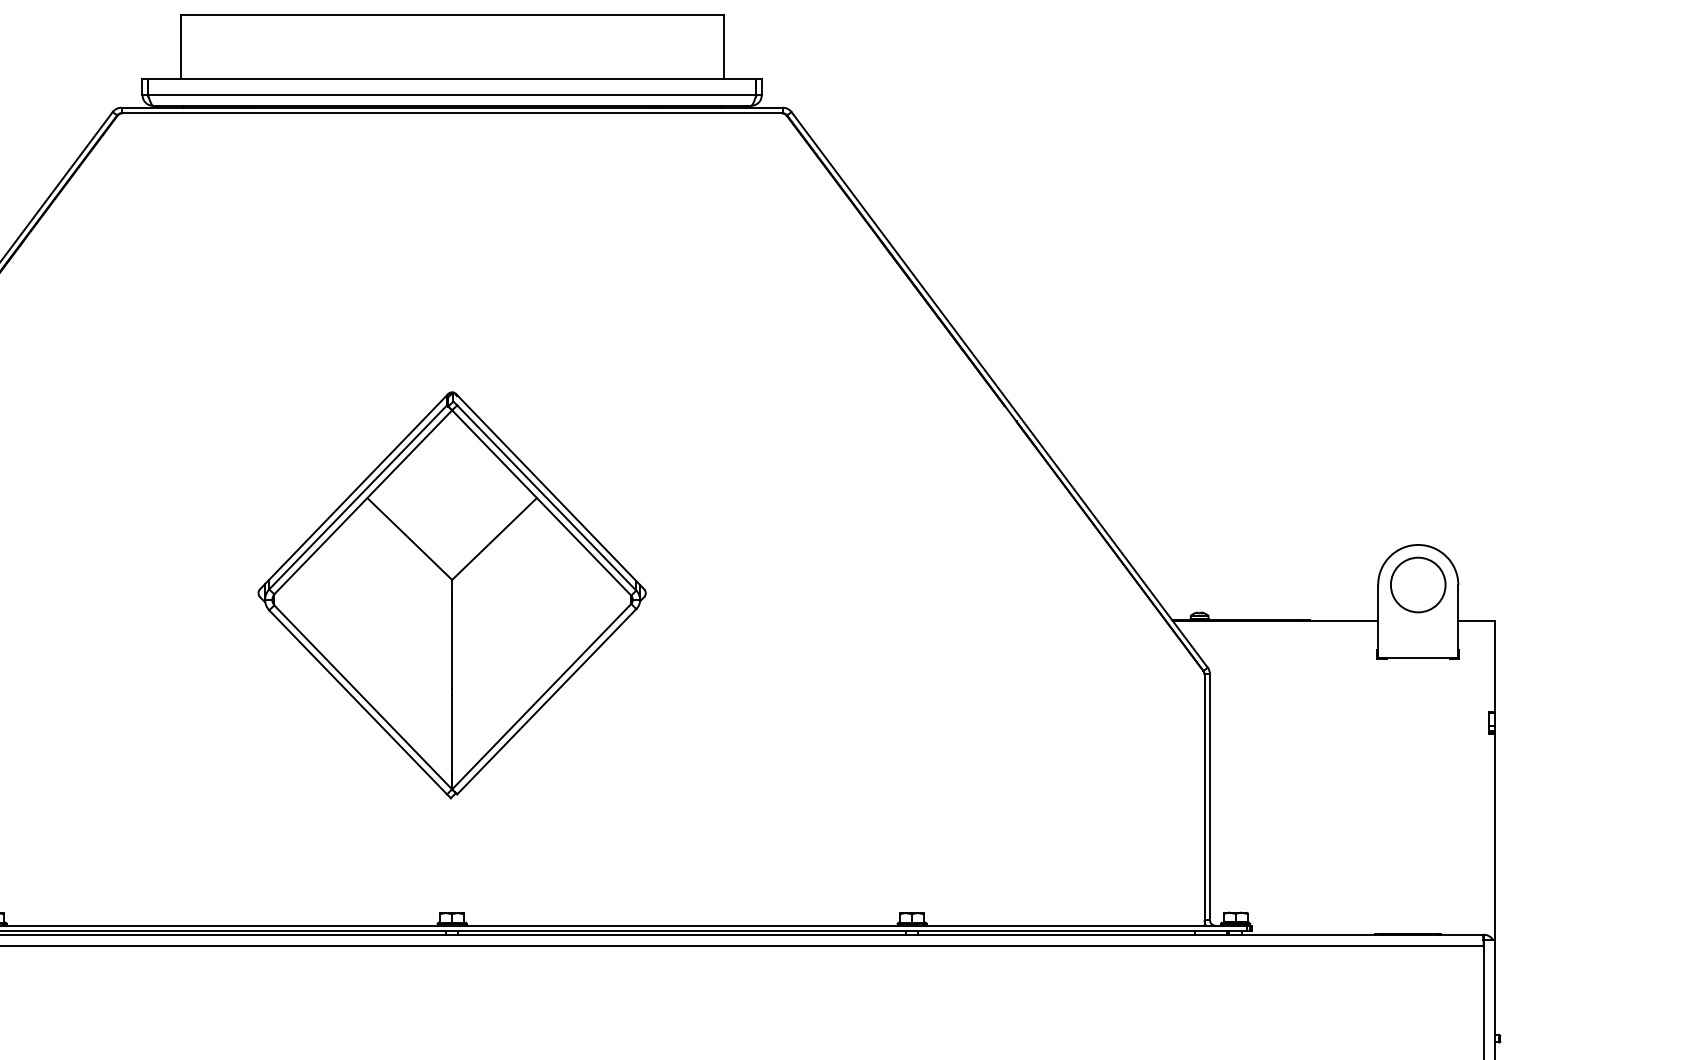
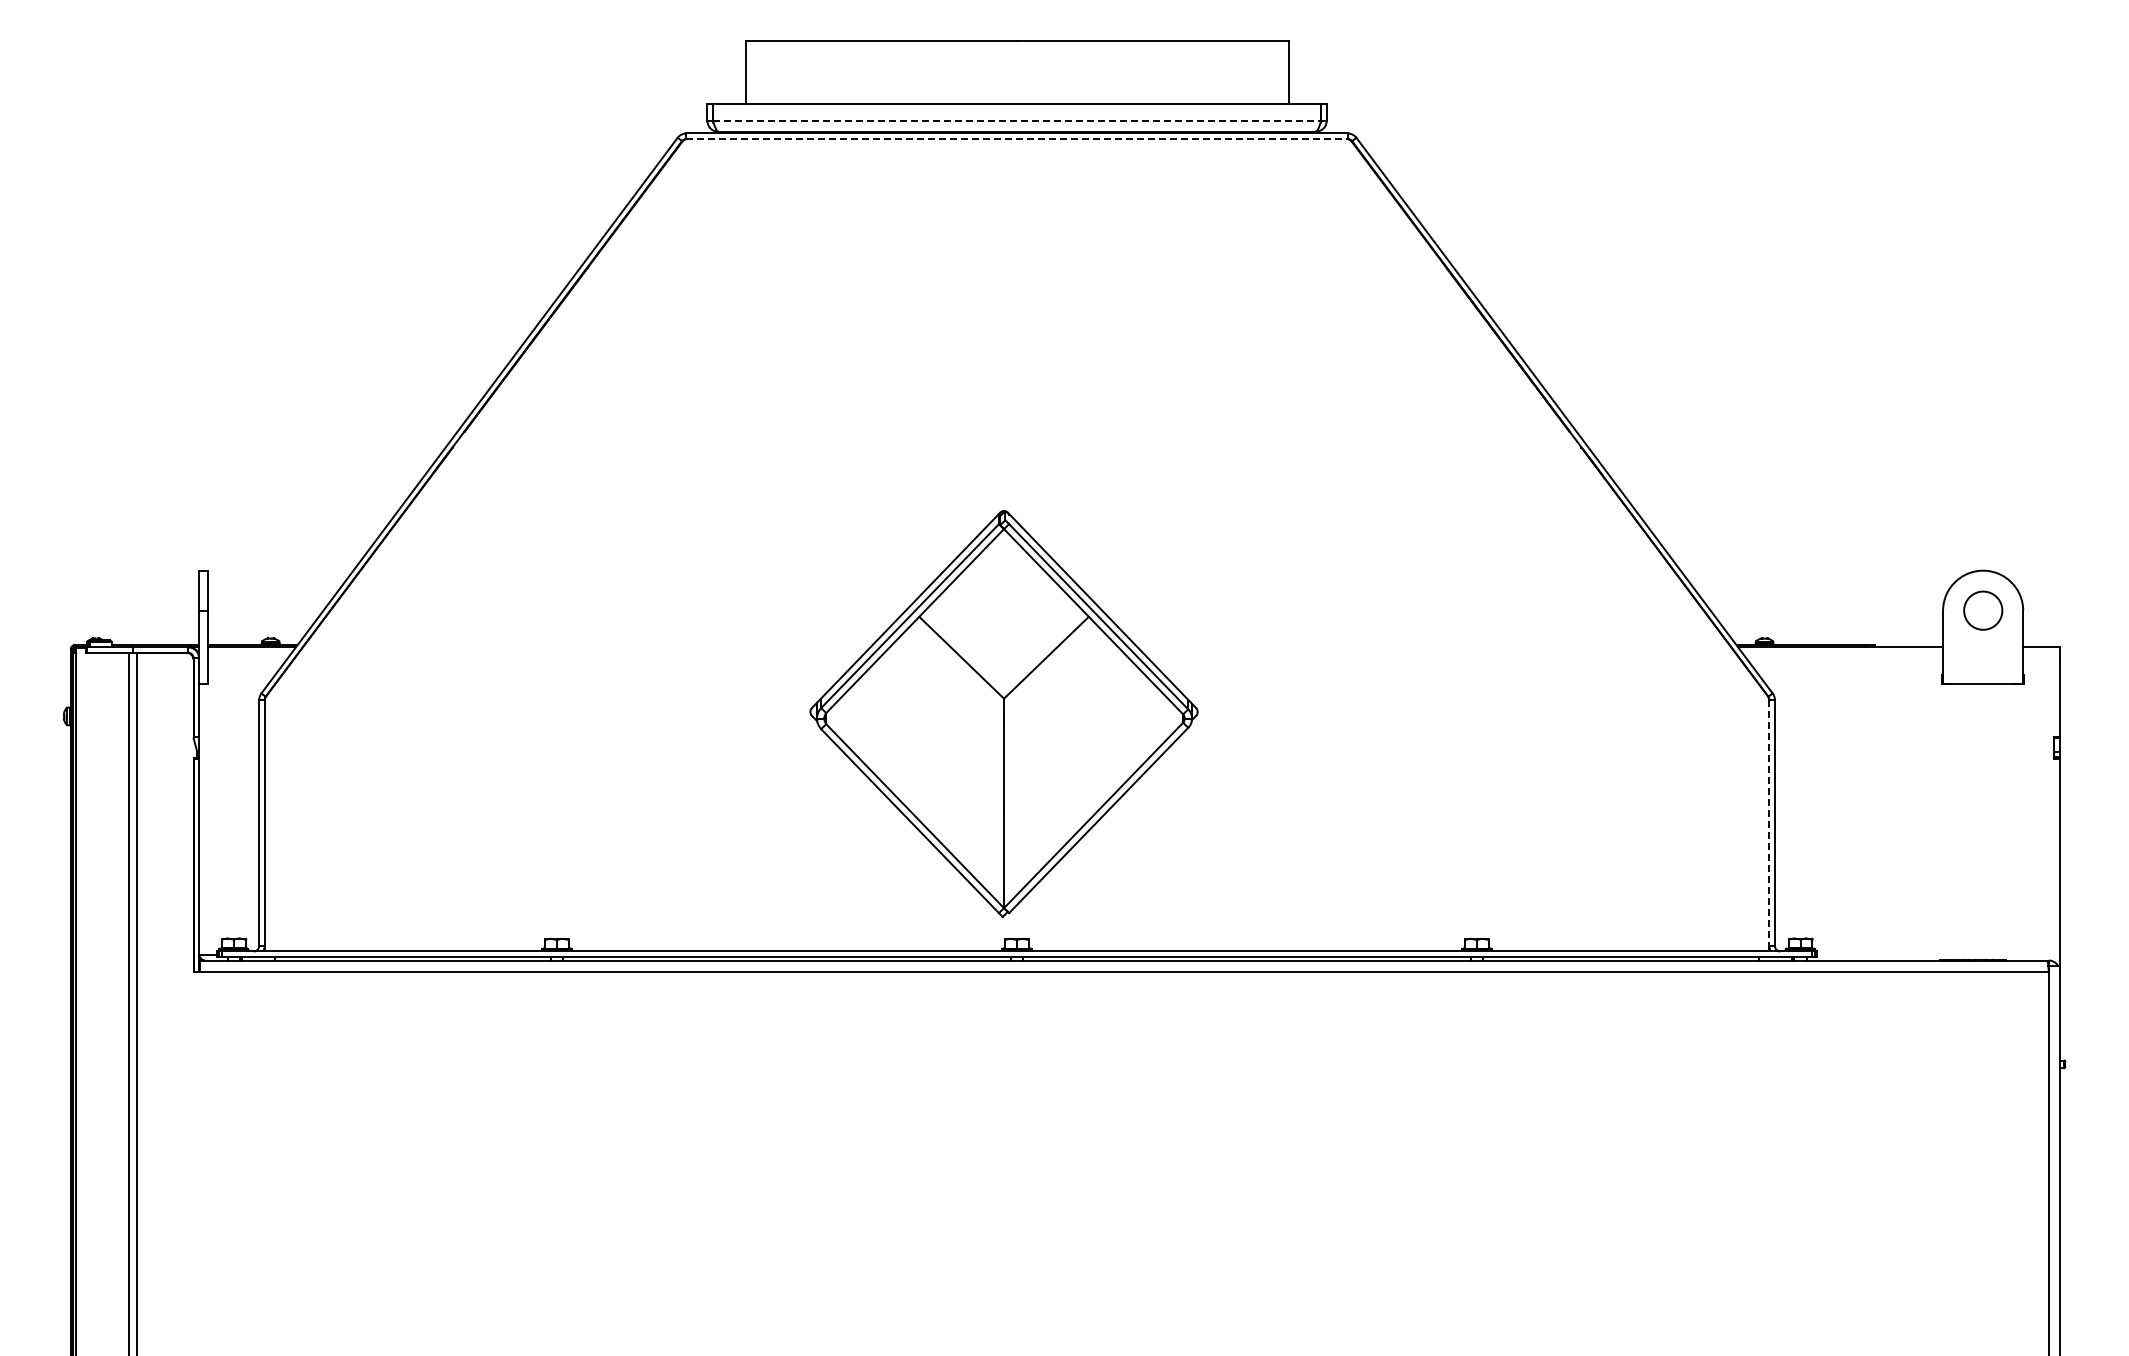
line: (452, 94) -> (1017, 120), solid -> dashed
line: (452, 112) -> (1017, 138), solid -> dashed
circle: (1418, 584) -> (1983, 610), size x0.7
part: (451, 595) -> (1003, 714), moved
line: (1204, 797) -> (1769, 823), solid -> dashed

